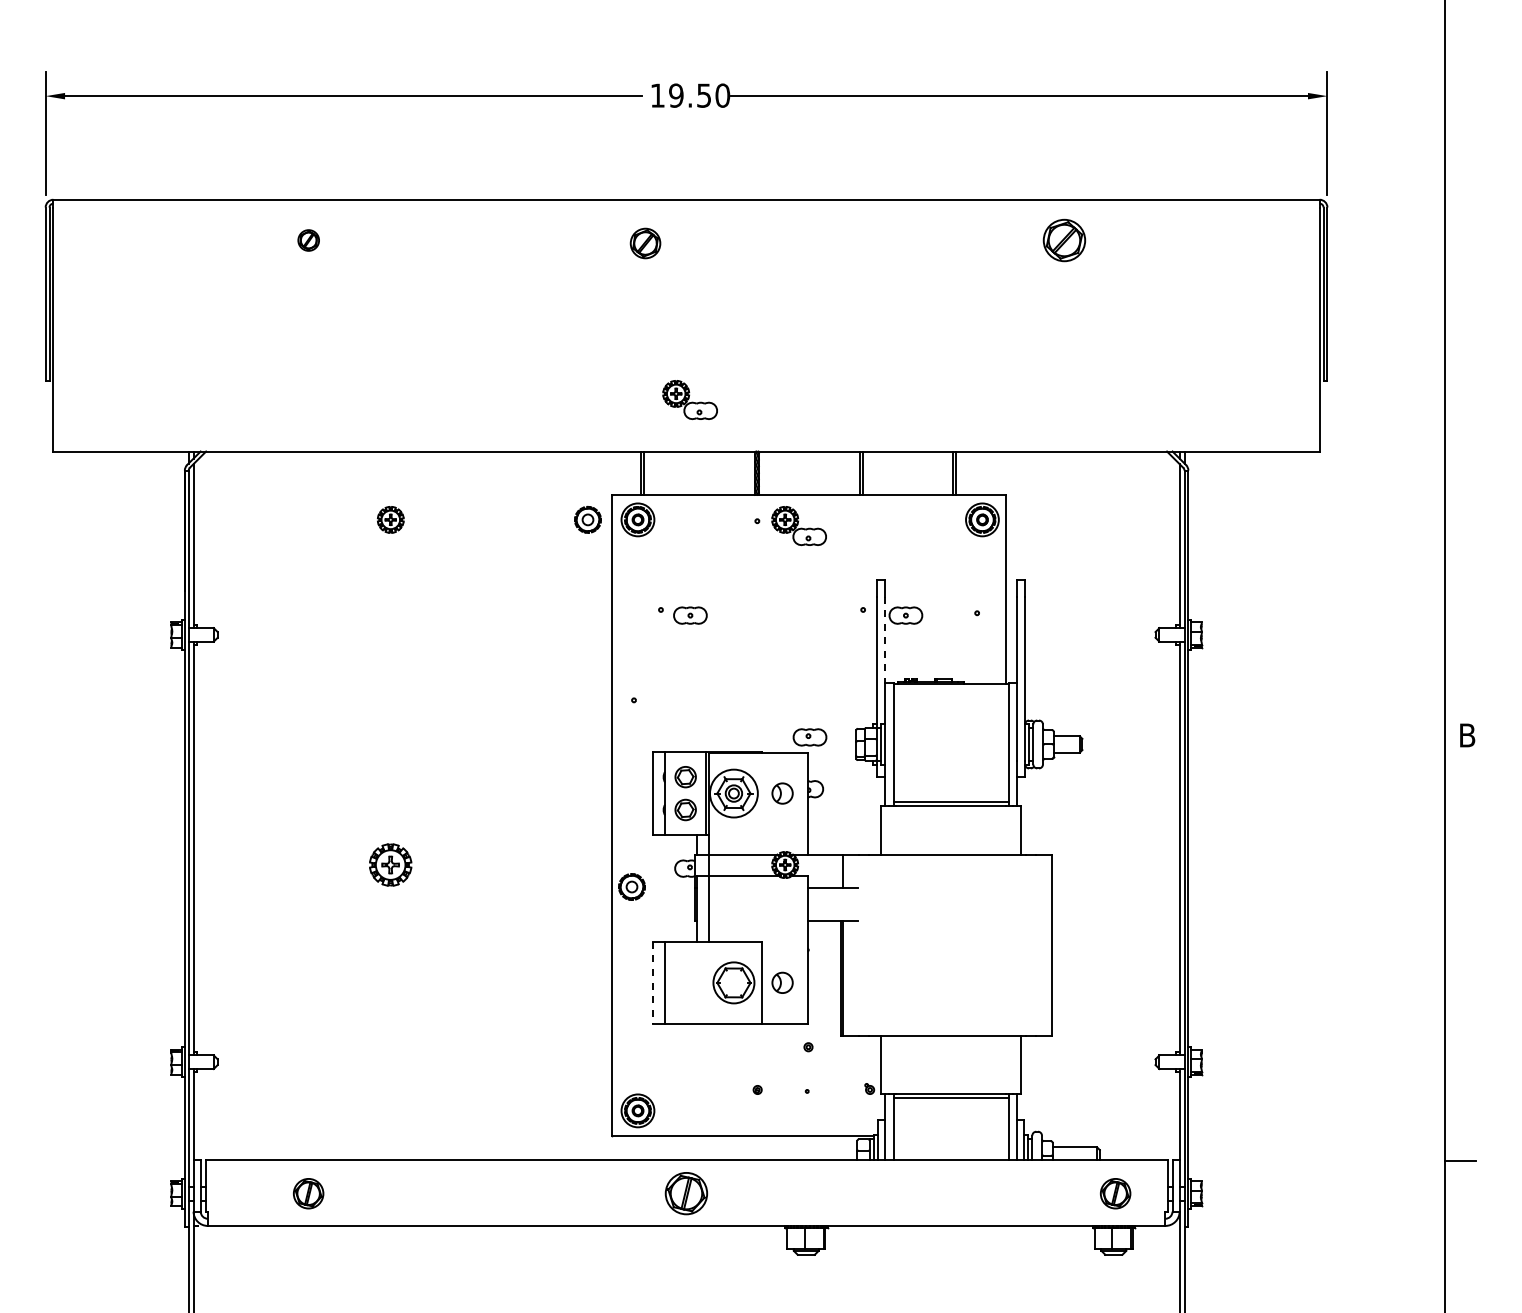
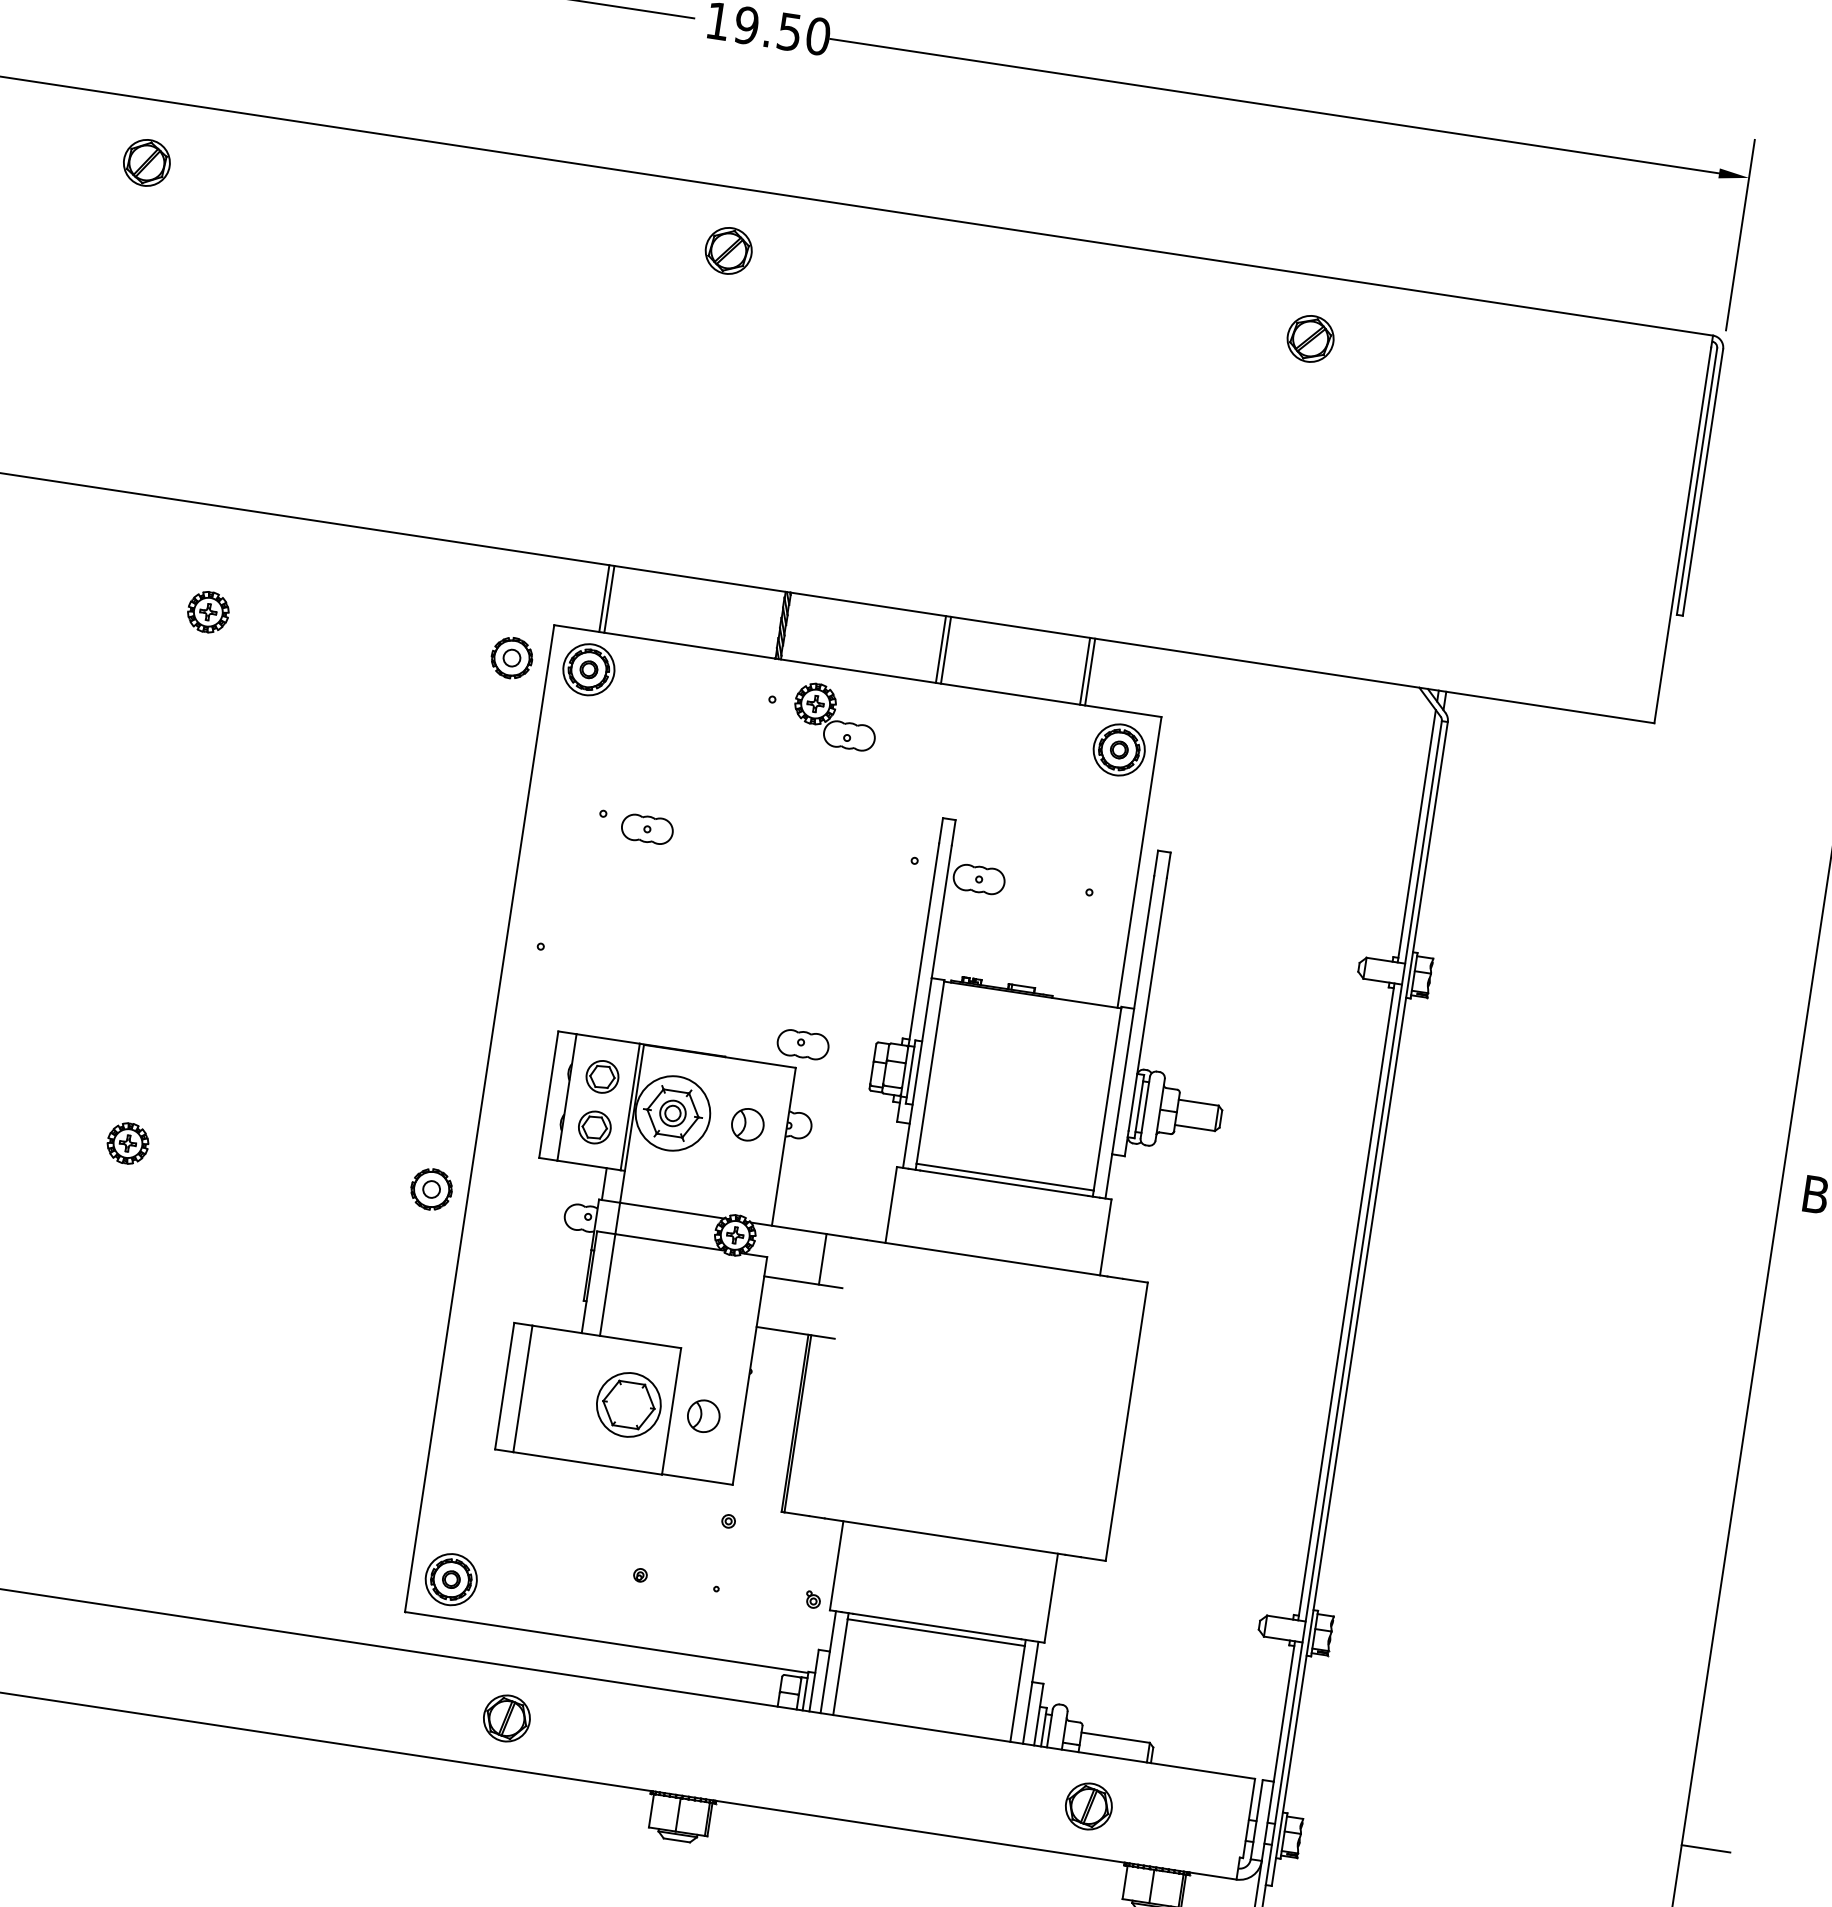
part: (308, 240) -> (146, 162), size x1.43
part: (1064, 240) -> (1310, 338), size x0.71
part: (645, 243) -> (728, 250), moved
part: (689, 400) -> (696, 497), removed
line: (885, 640) -> (941, 913), dashed -> solid
part: (390, 864) -> (127, 1142), size x0.62
part: (631, 886) -> (430, 1188), moved
line: (653, 983) -> (504, 1387), dashed -> solid
part: (686, 1193) -> (506, 1718), size x0.71
part: (1115, 1193) -> (1088, 1806), moved

